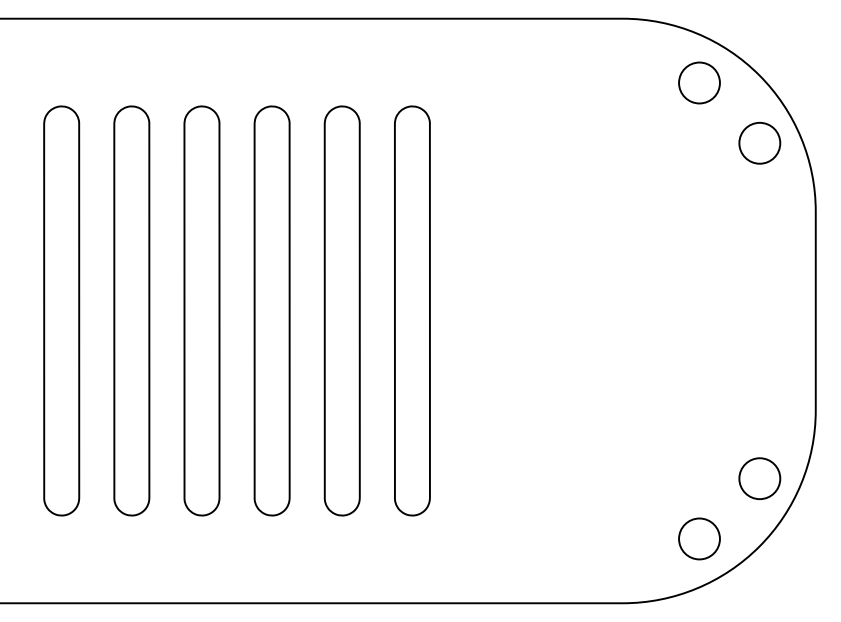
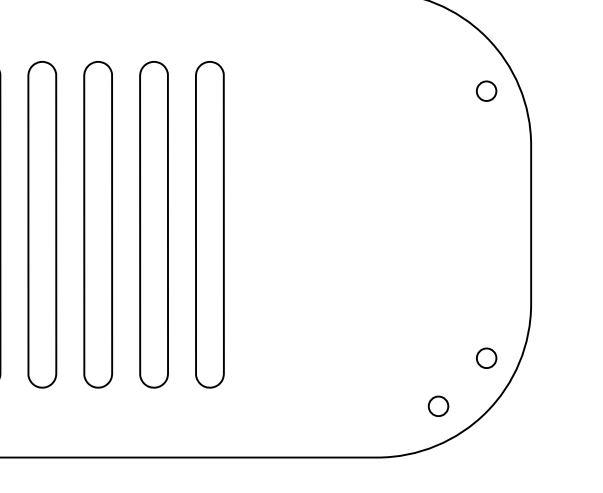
circle: (699, 82) -> (438, 42), removed
circle: (759, 142) -> (486, 90), size x0.6
circle: (759, 478) -> (486, 358), size x0.6
circle: (699, 538) -> (438, 405), size x0.6

